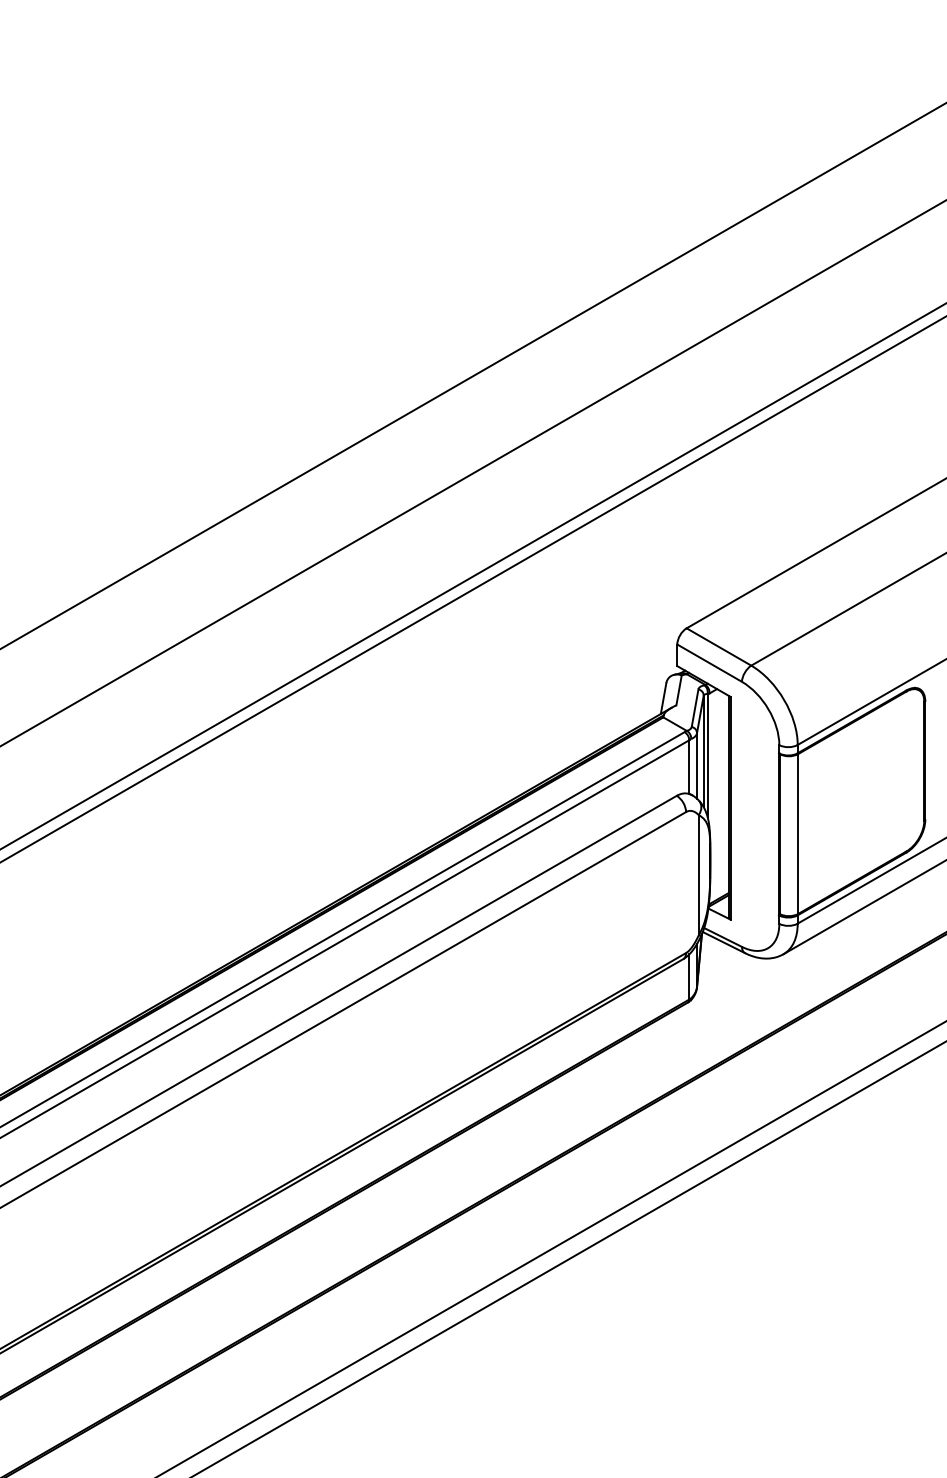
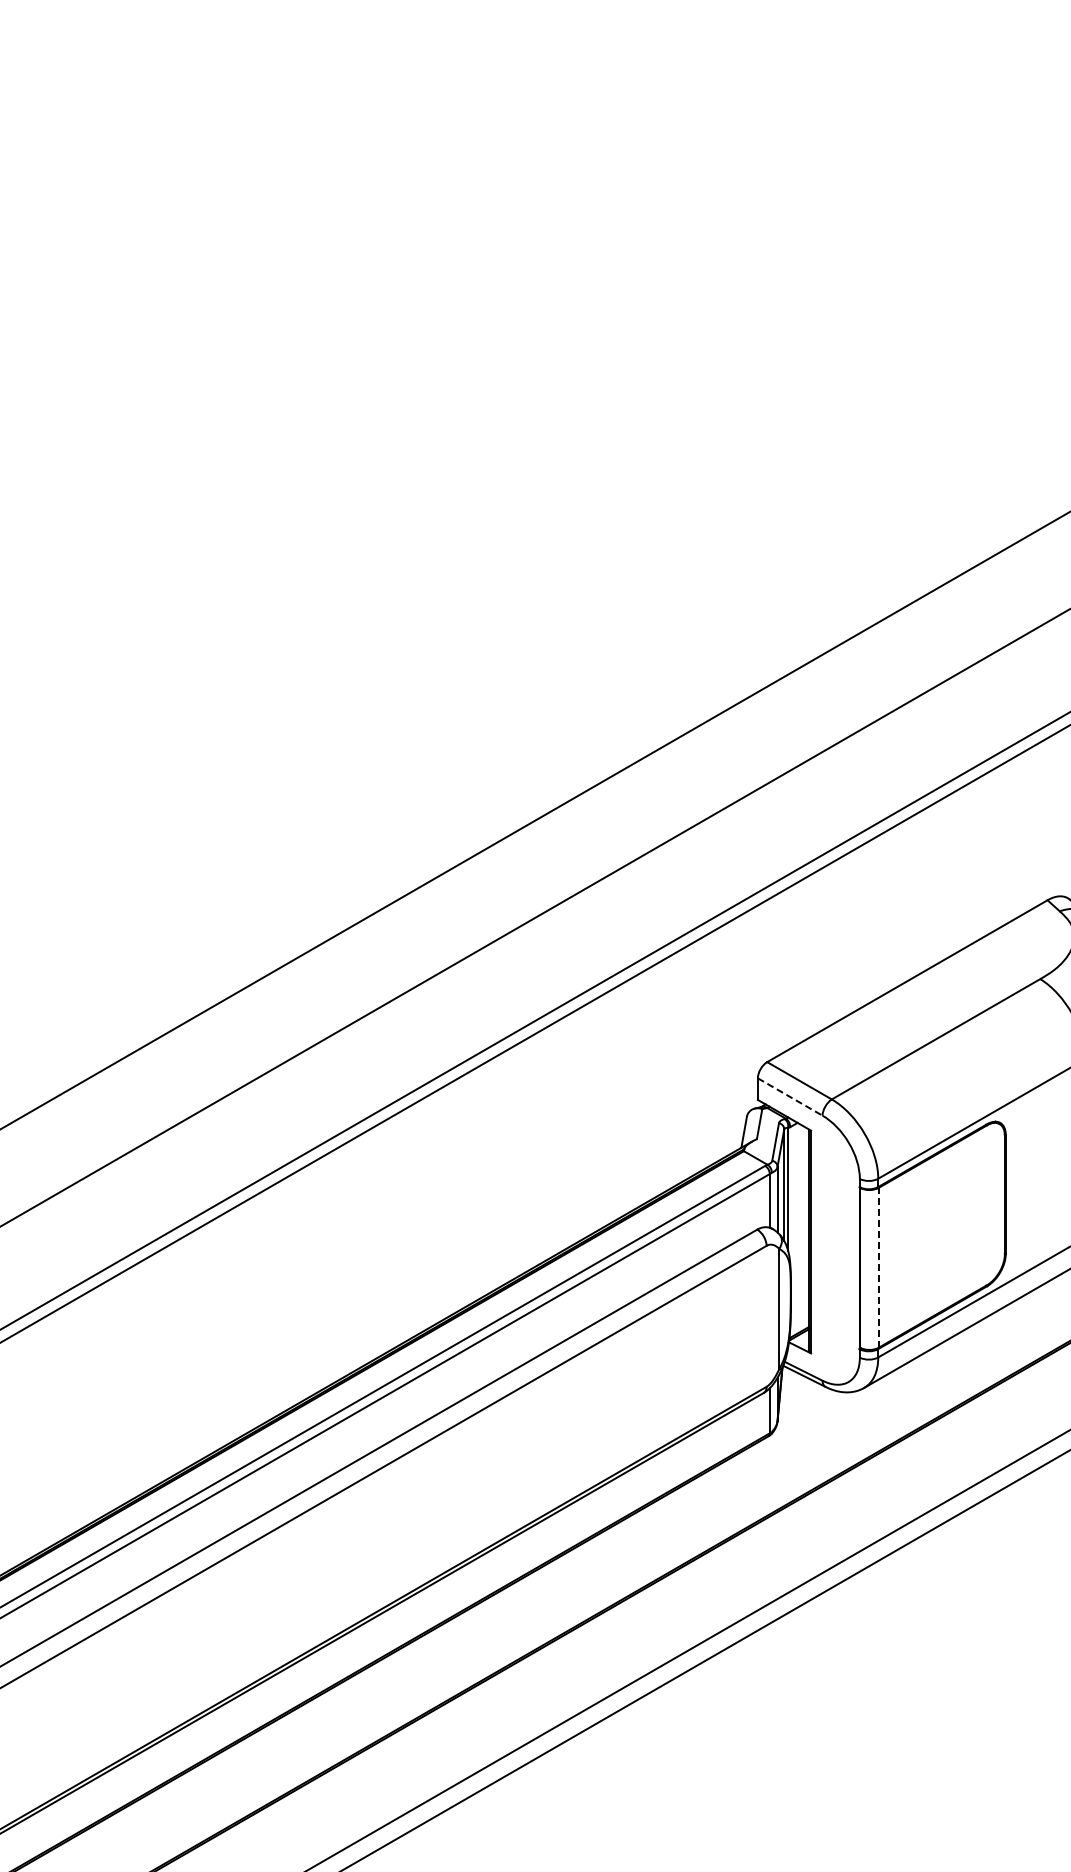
line: (709, 663) -> (790, 1097), solid -> dashed
line: (797, 833) -> (878, 1267), solid -> dashed

